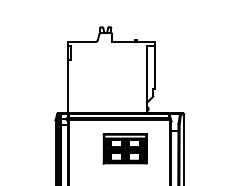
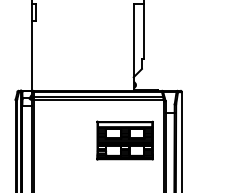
part: (124, 148) -> (124, 140), moved

